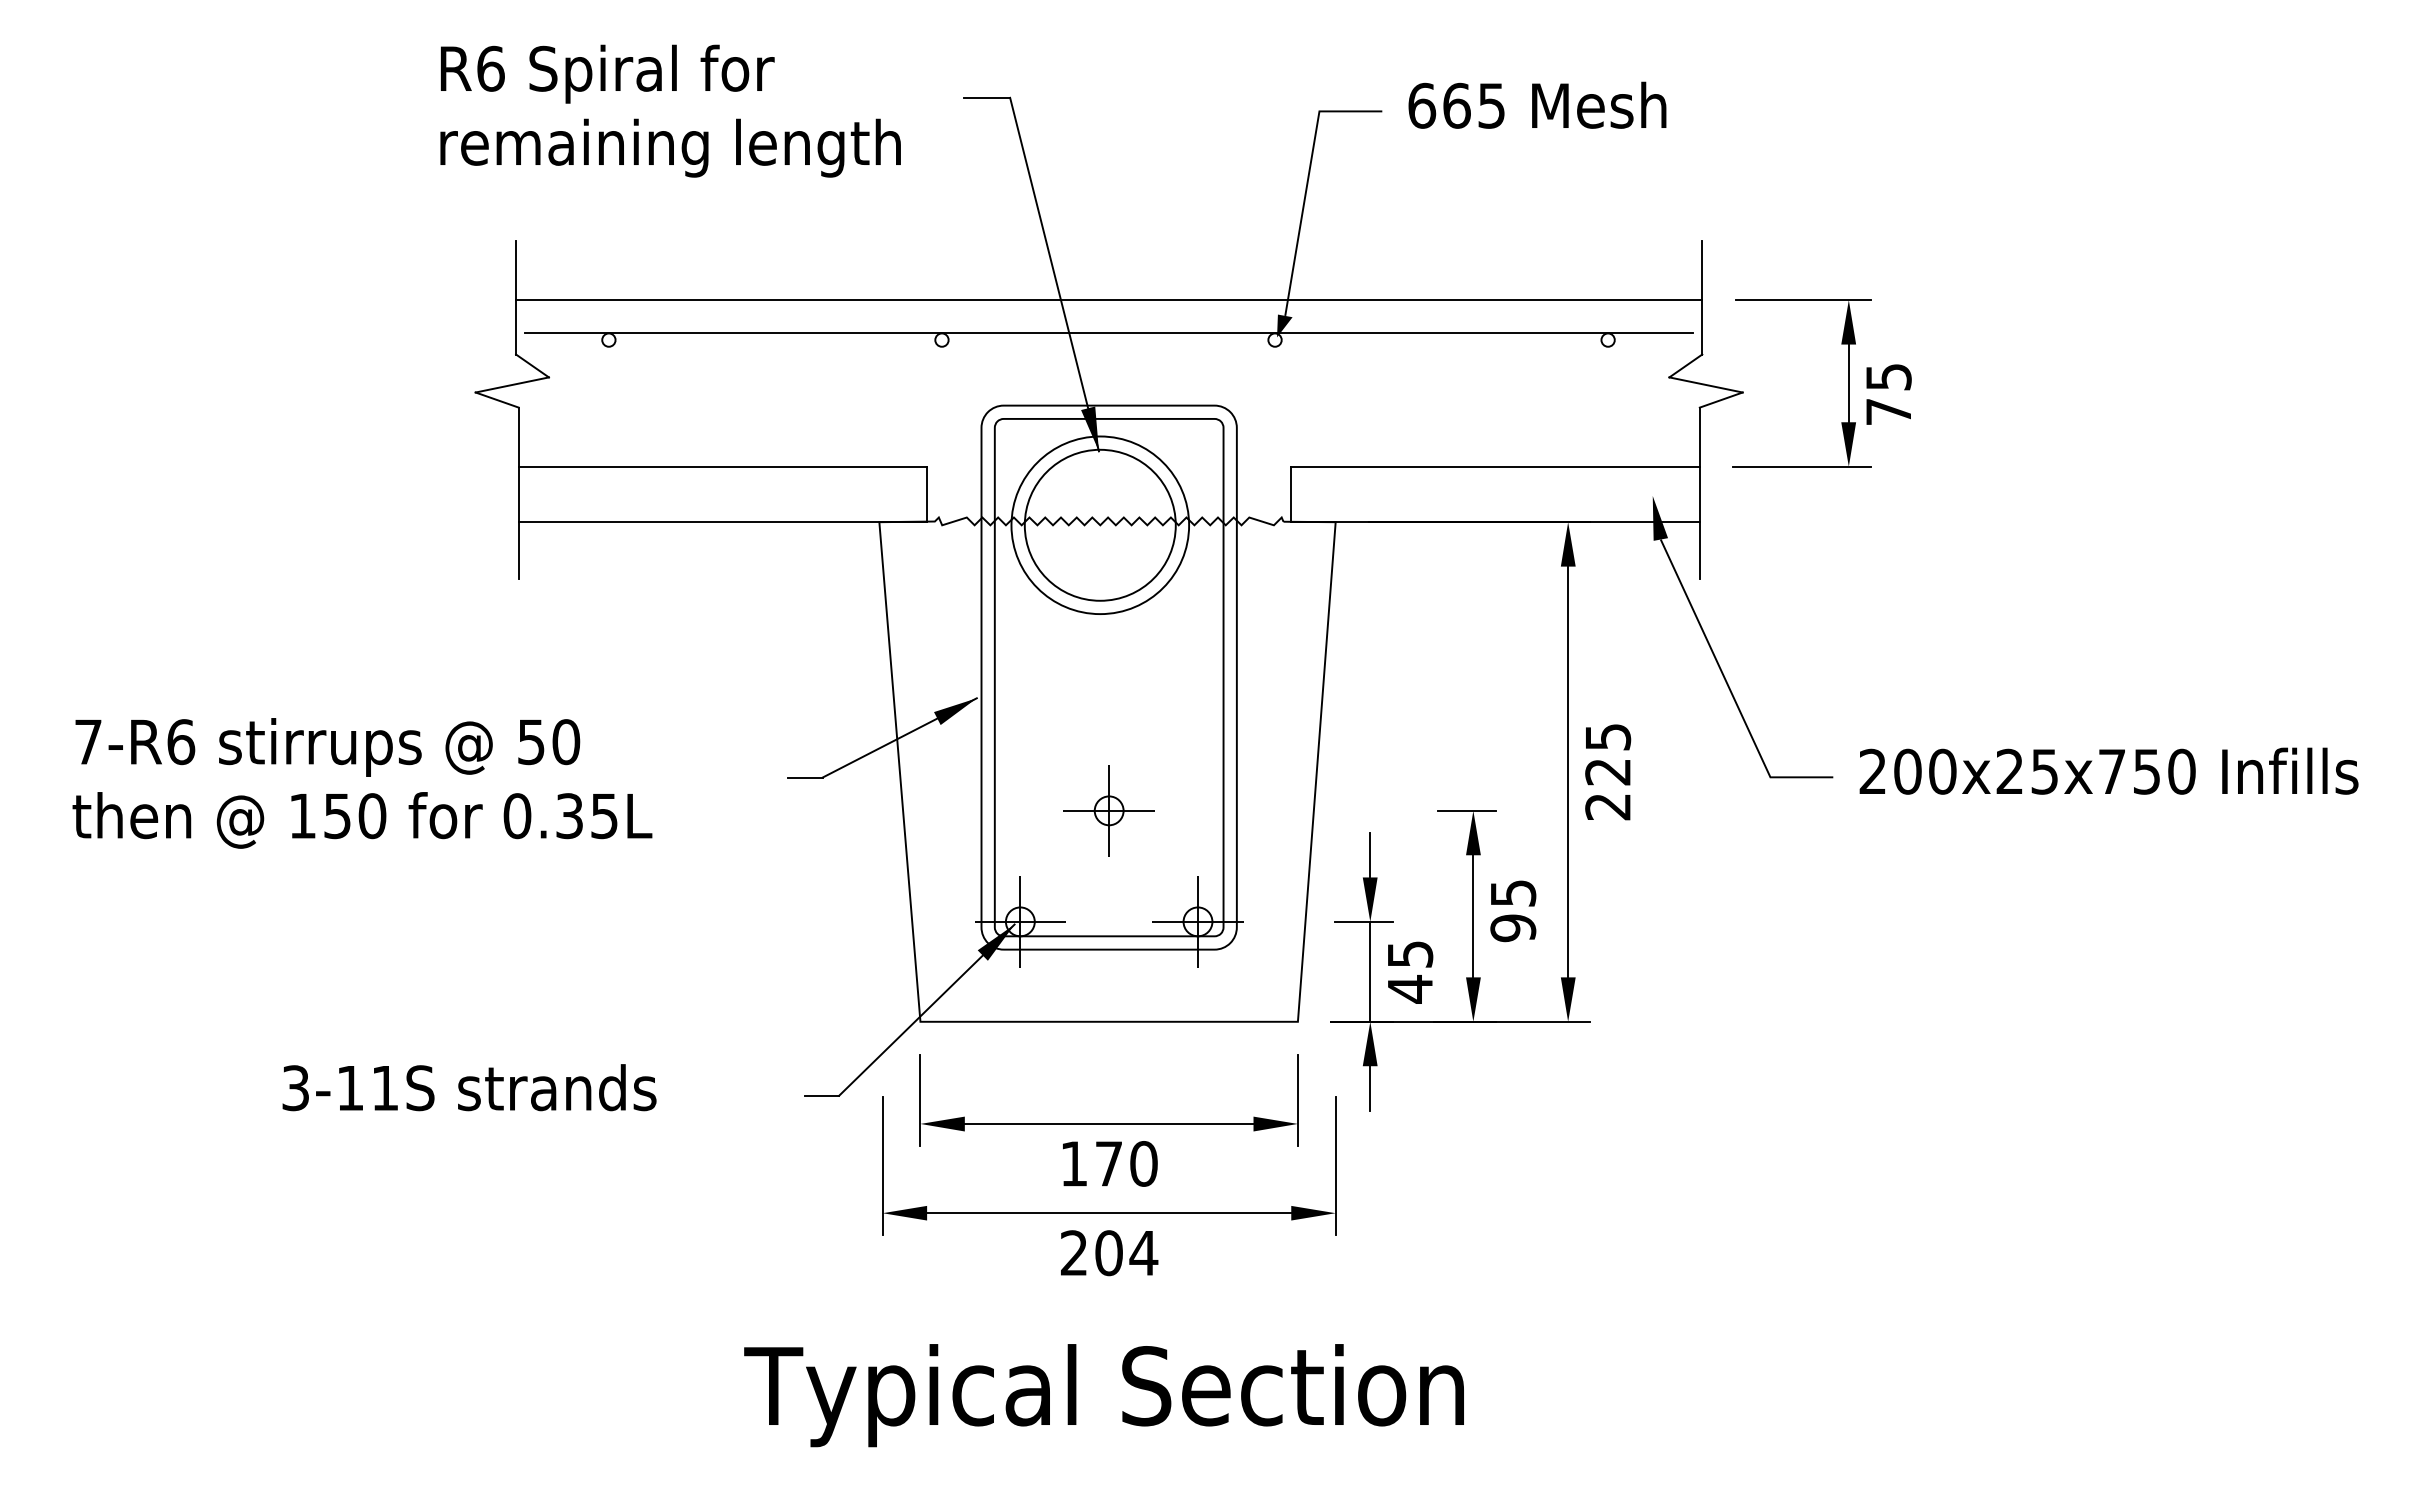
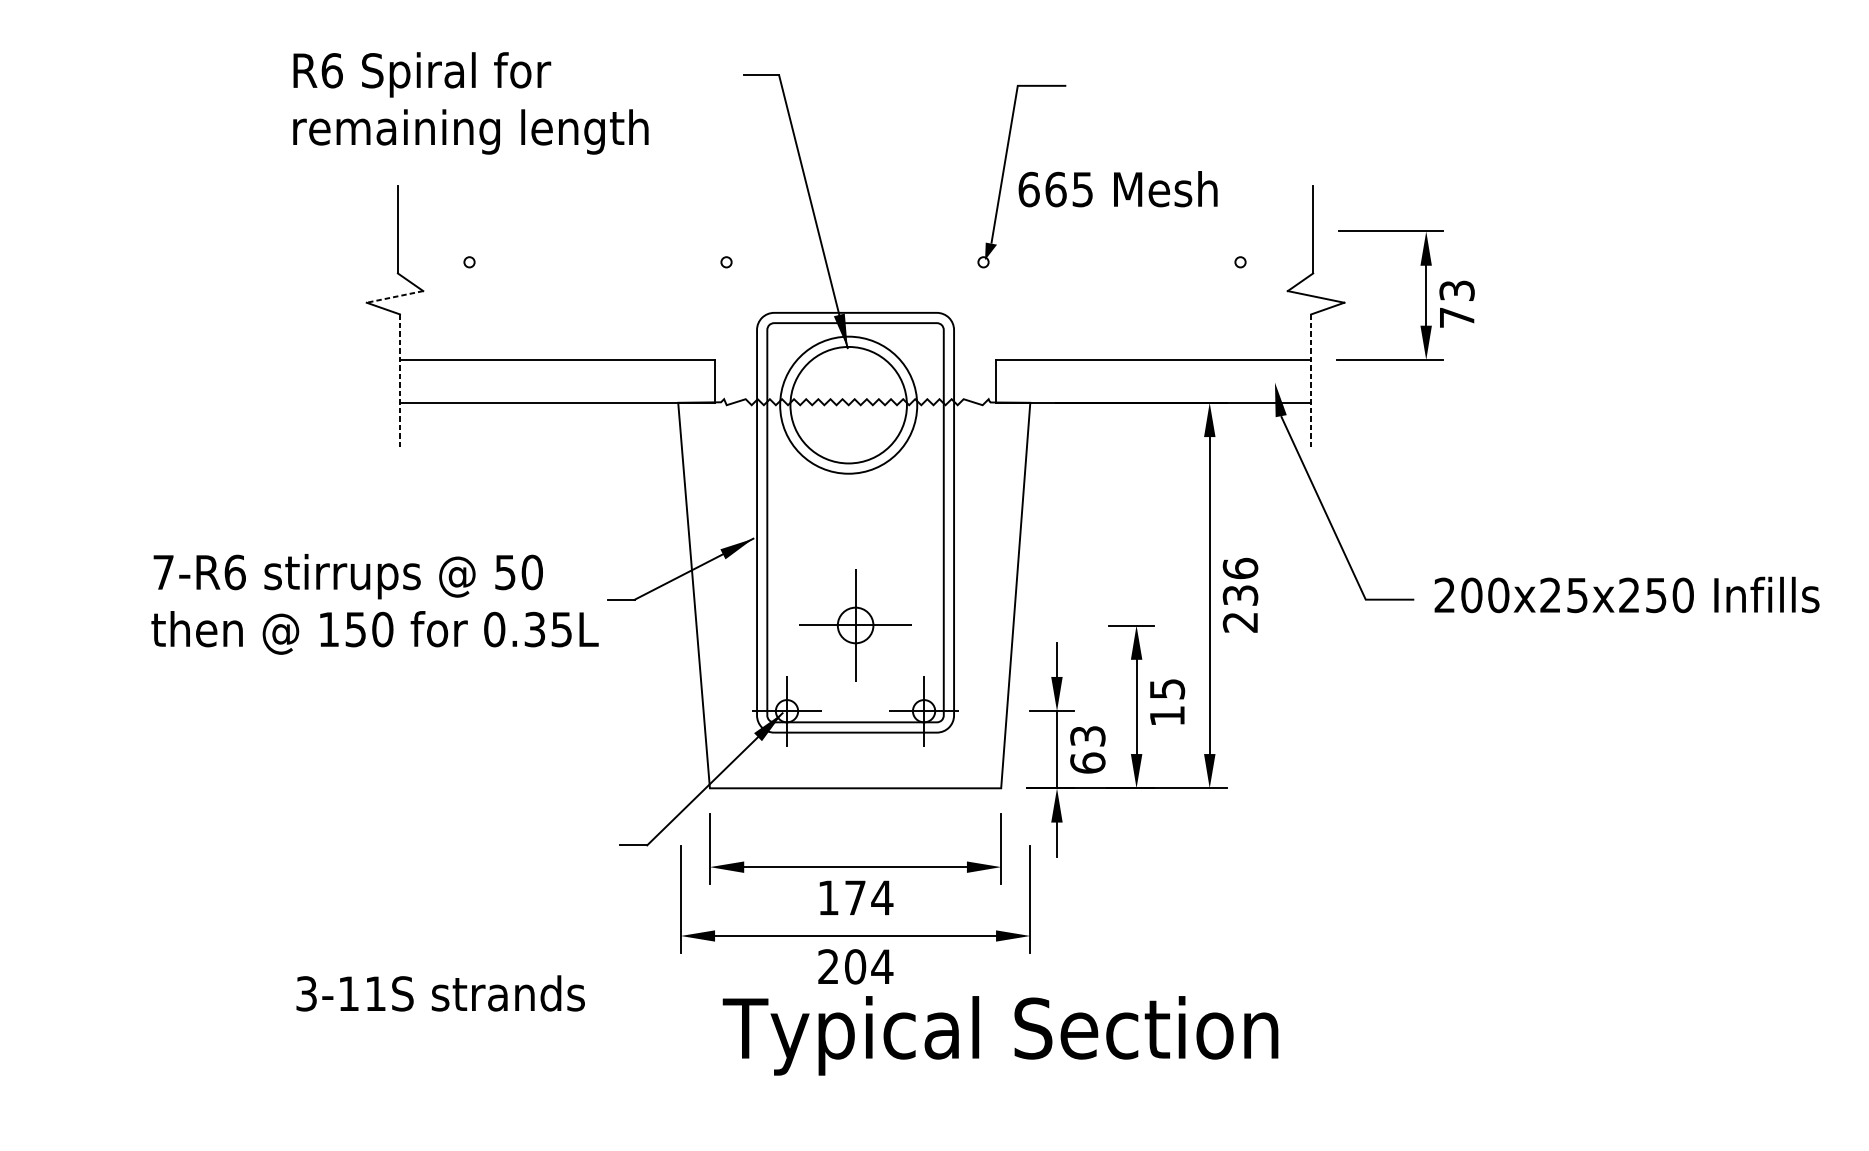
text: (1537, 104) -> (1118, 188), moved
text: (670, 110) -> (470, 102), moved
line: (1109, 300) -> (855, 231), removed
line: (1108, 333) -> (855, 257), removed
text: (1888, 376) -> (1456, 290), 75 -> 73
line: (511, 385) -> (394, 297), solid -> dashed
line: (518, 493) -> (399, 380), solid -> dashed
line: (1699, 493) -> (1311, 380), solid -> dashed
text: (1608, 754) -> (1240, 582), 225 -> 236
text: (2111, 770) -> (1628, 594), 200x25x750 -> 200x25x250
text: (362, 783) -> (375, 604), moved
part: (1108, 810) -> (855, 625), size x1.6
text: (1513, 928) -> (1167, 716), 95 -> 15
text: (1410, 972) -> (1088, 750), 45 -> 63
text: (469, 1087) -> (440, 993), moved
text: (1143, 1163) -> (882, 897), 170 -> 174
text: (1103, 1395) -> (1000, 1035), moved

